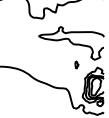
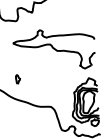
part: (76, 64) -> (17, 78), moved

